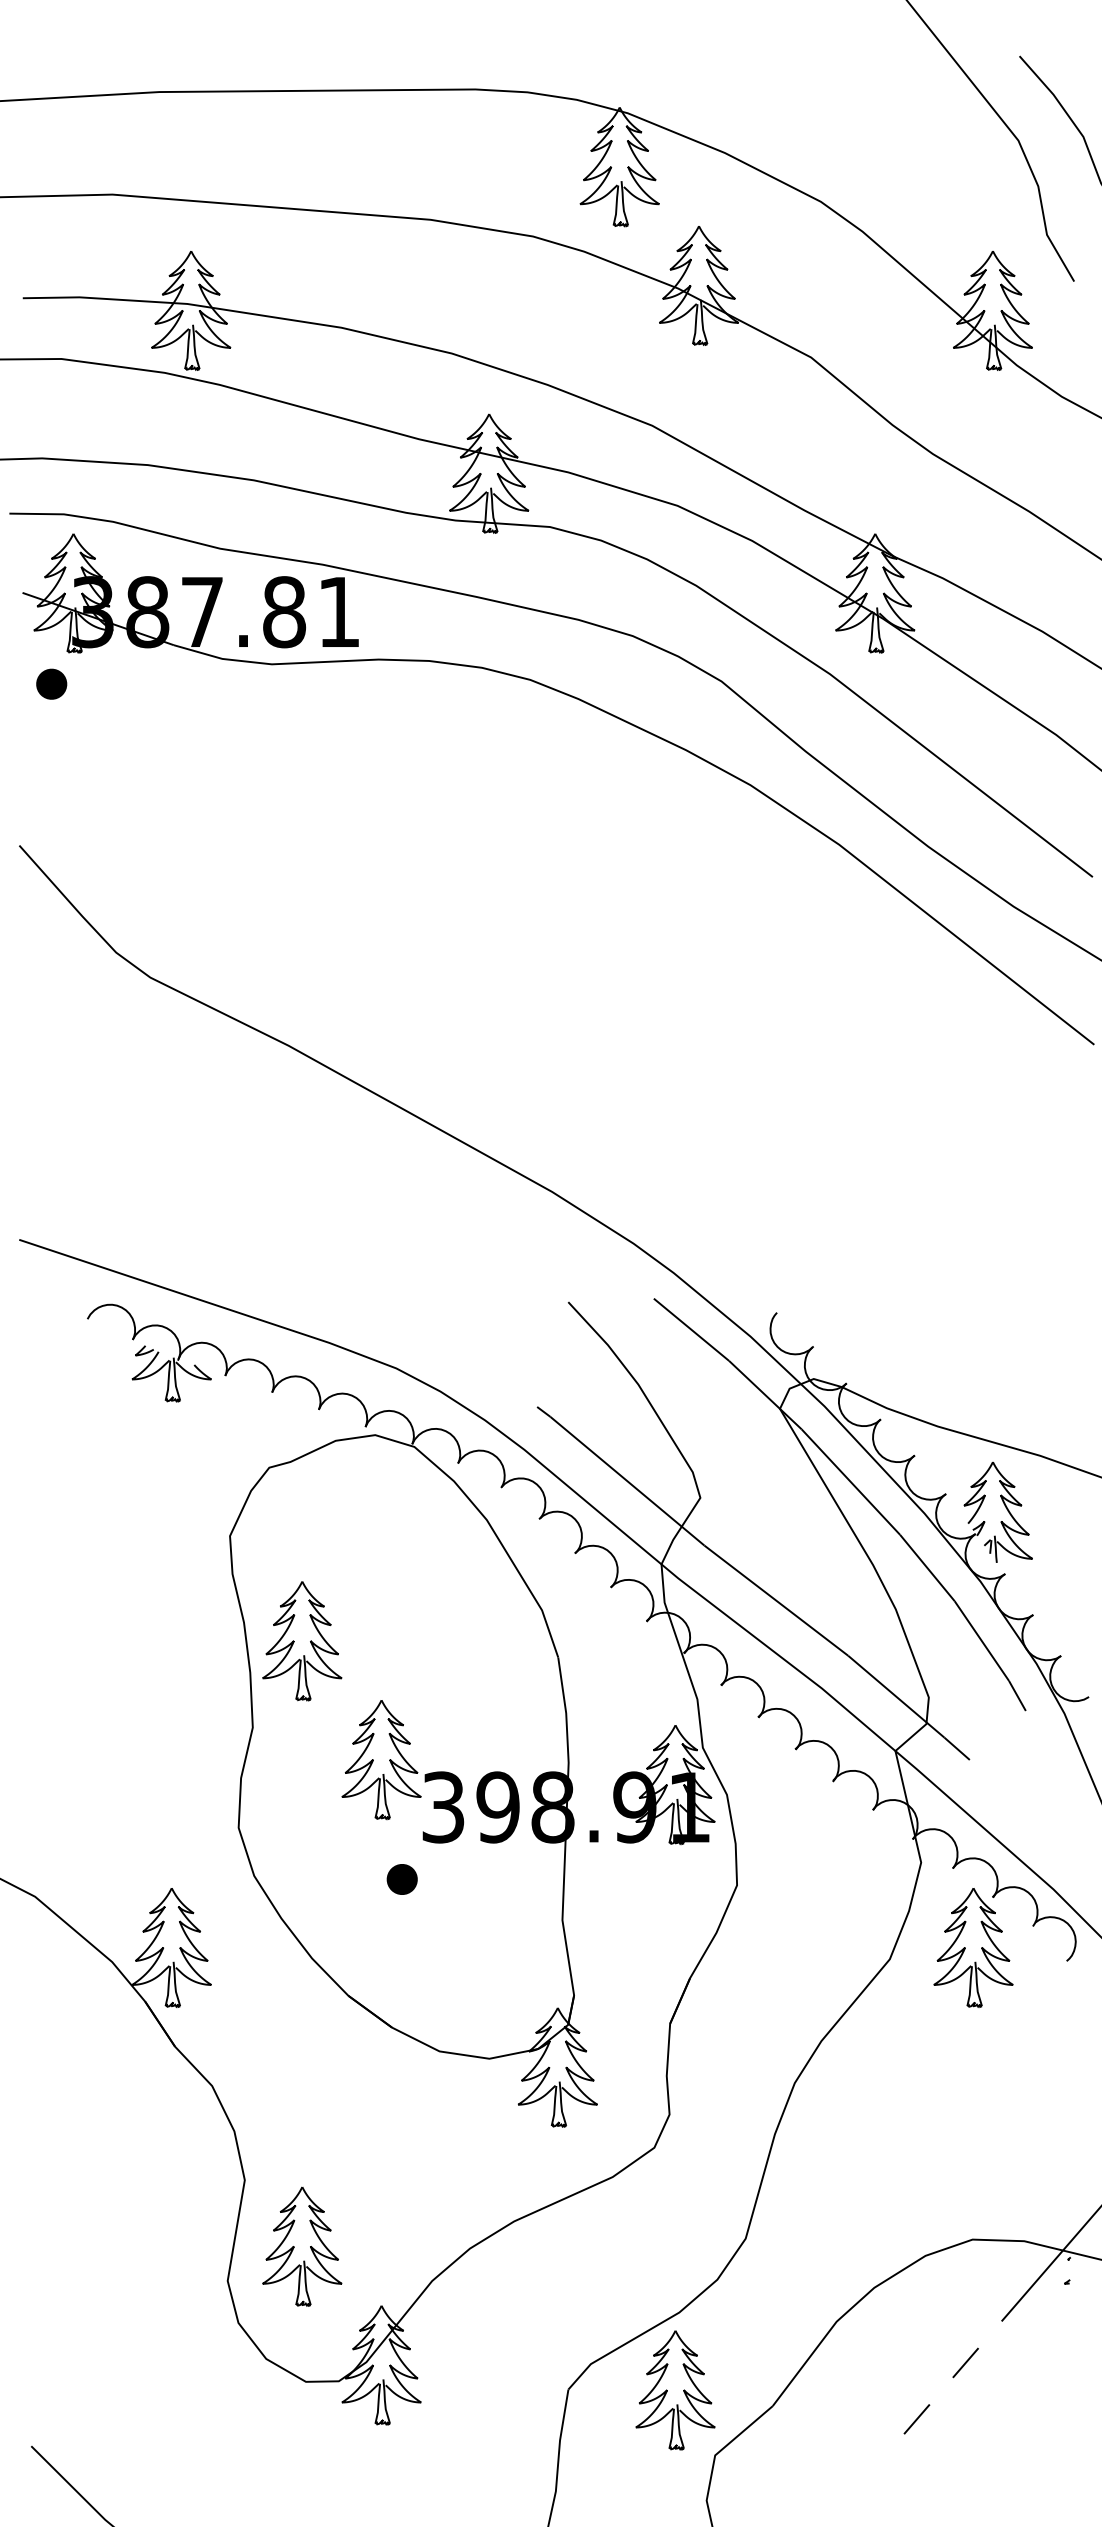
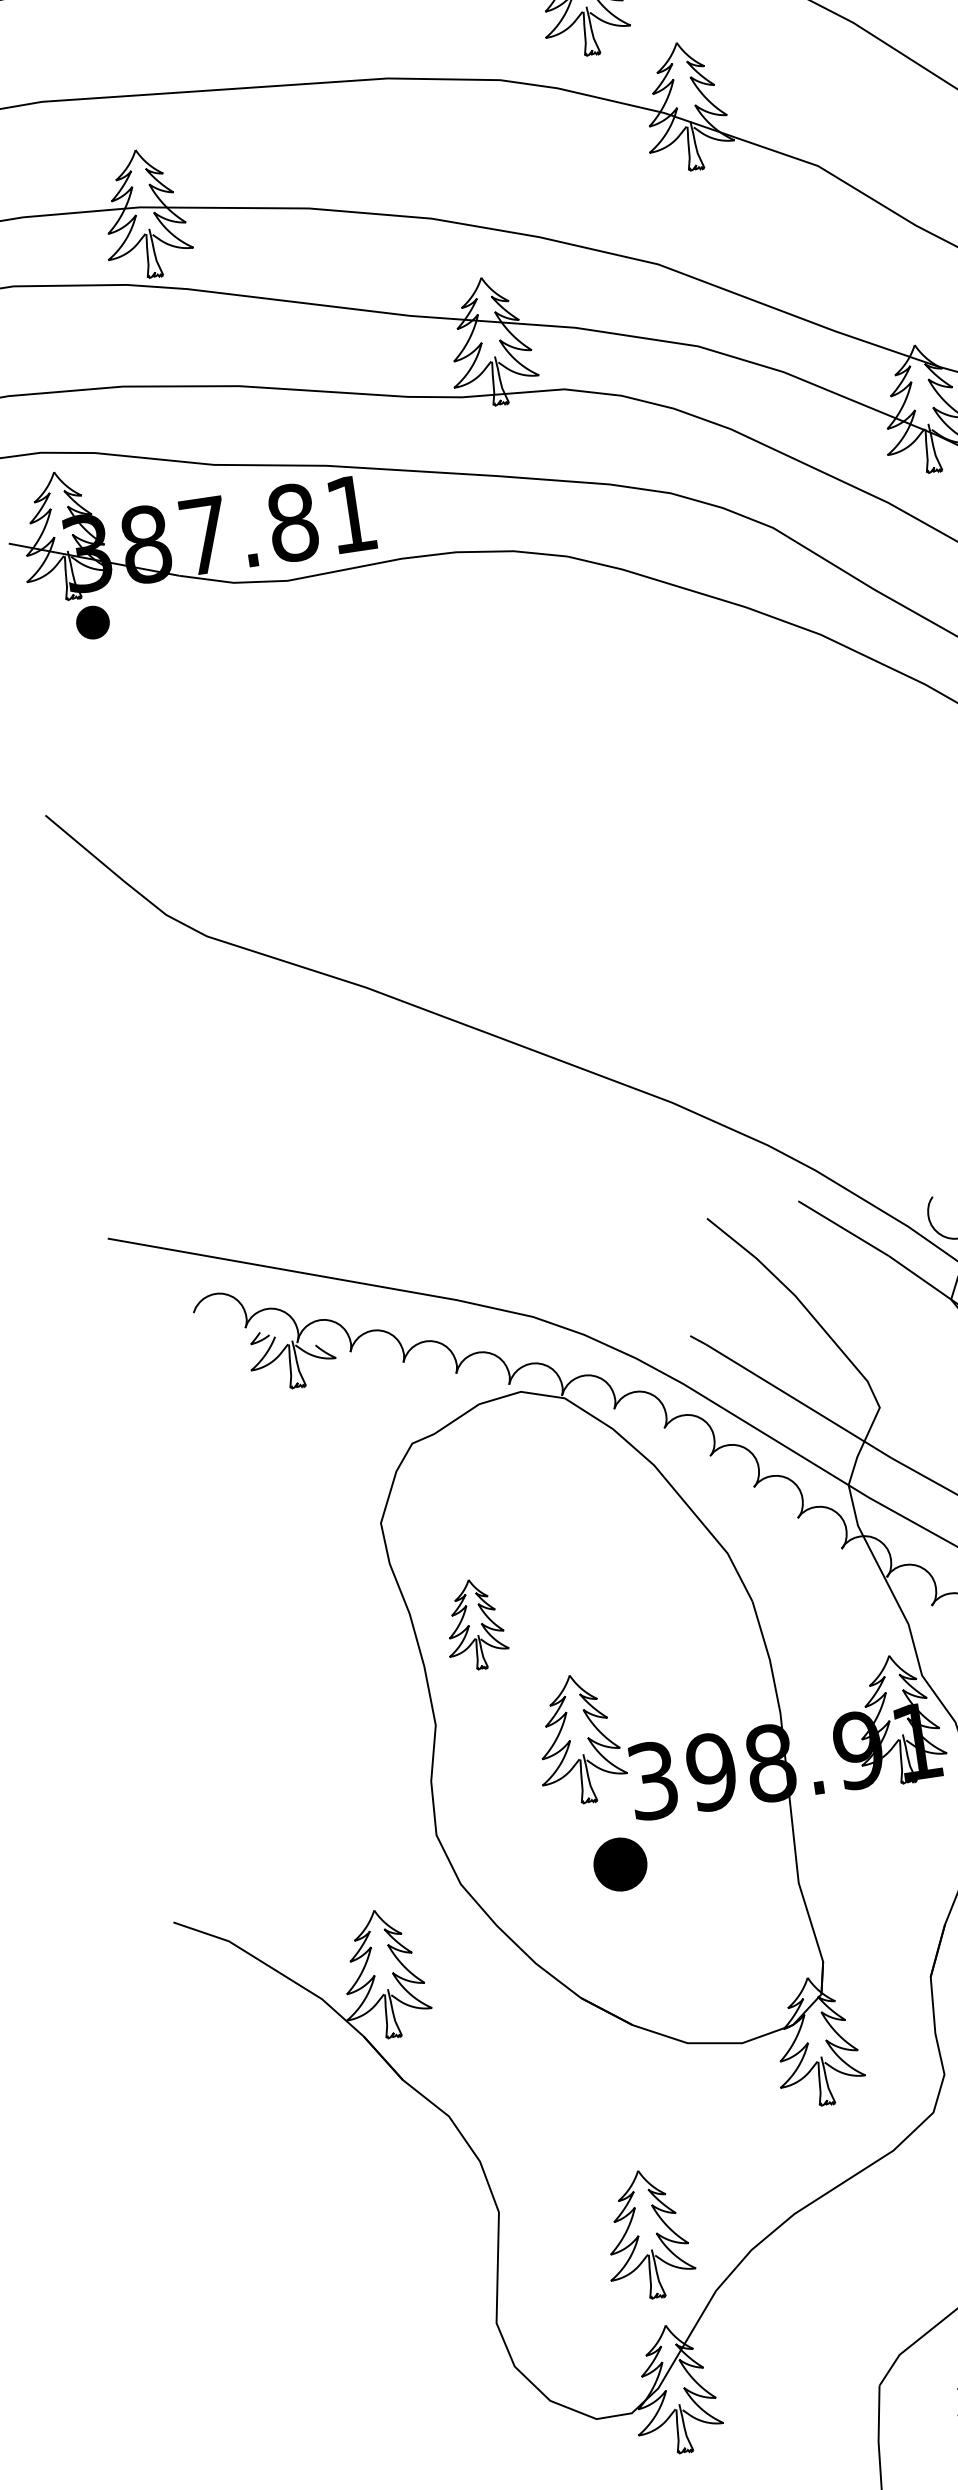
part: (51, 683) -> (92, 621), moved
part: (302, 1641) -> (475, 1624), size x0.7
part: (401, 1879) -> (619, 1864), size x1.6
part: (302, 2246) -> (647, 2234), moved

